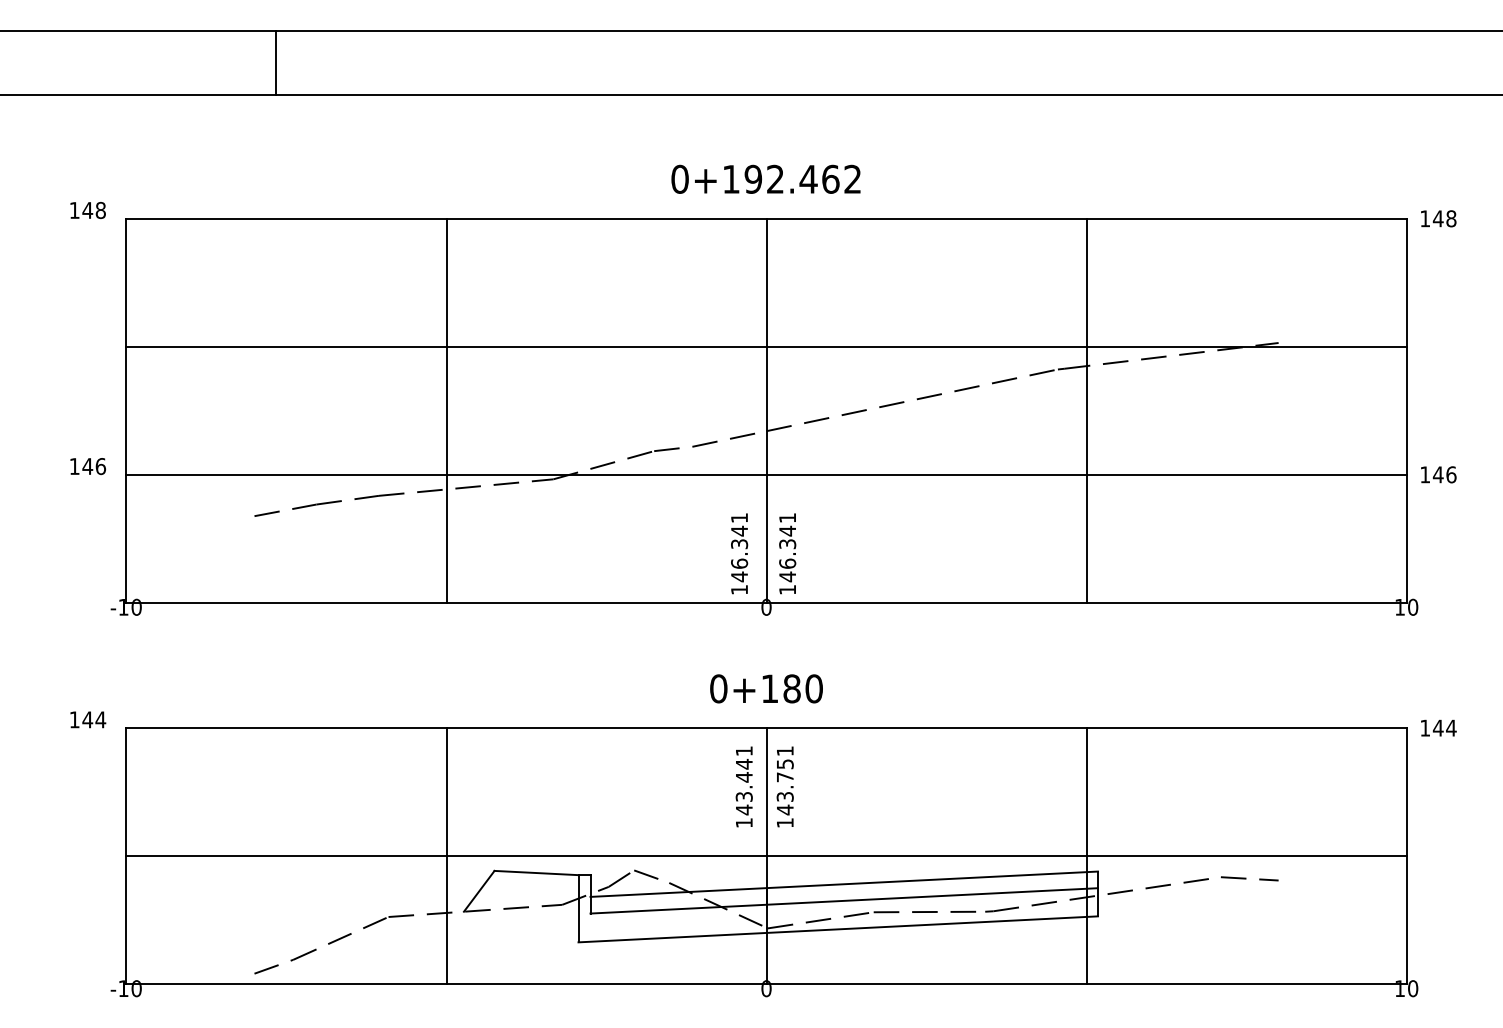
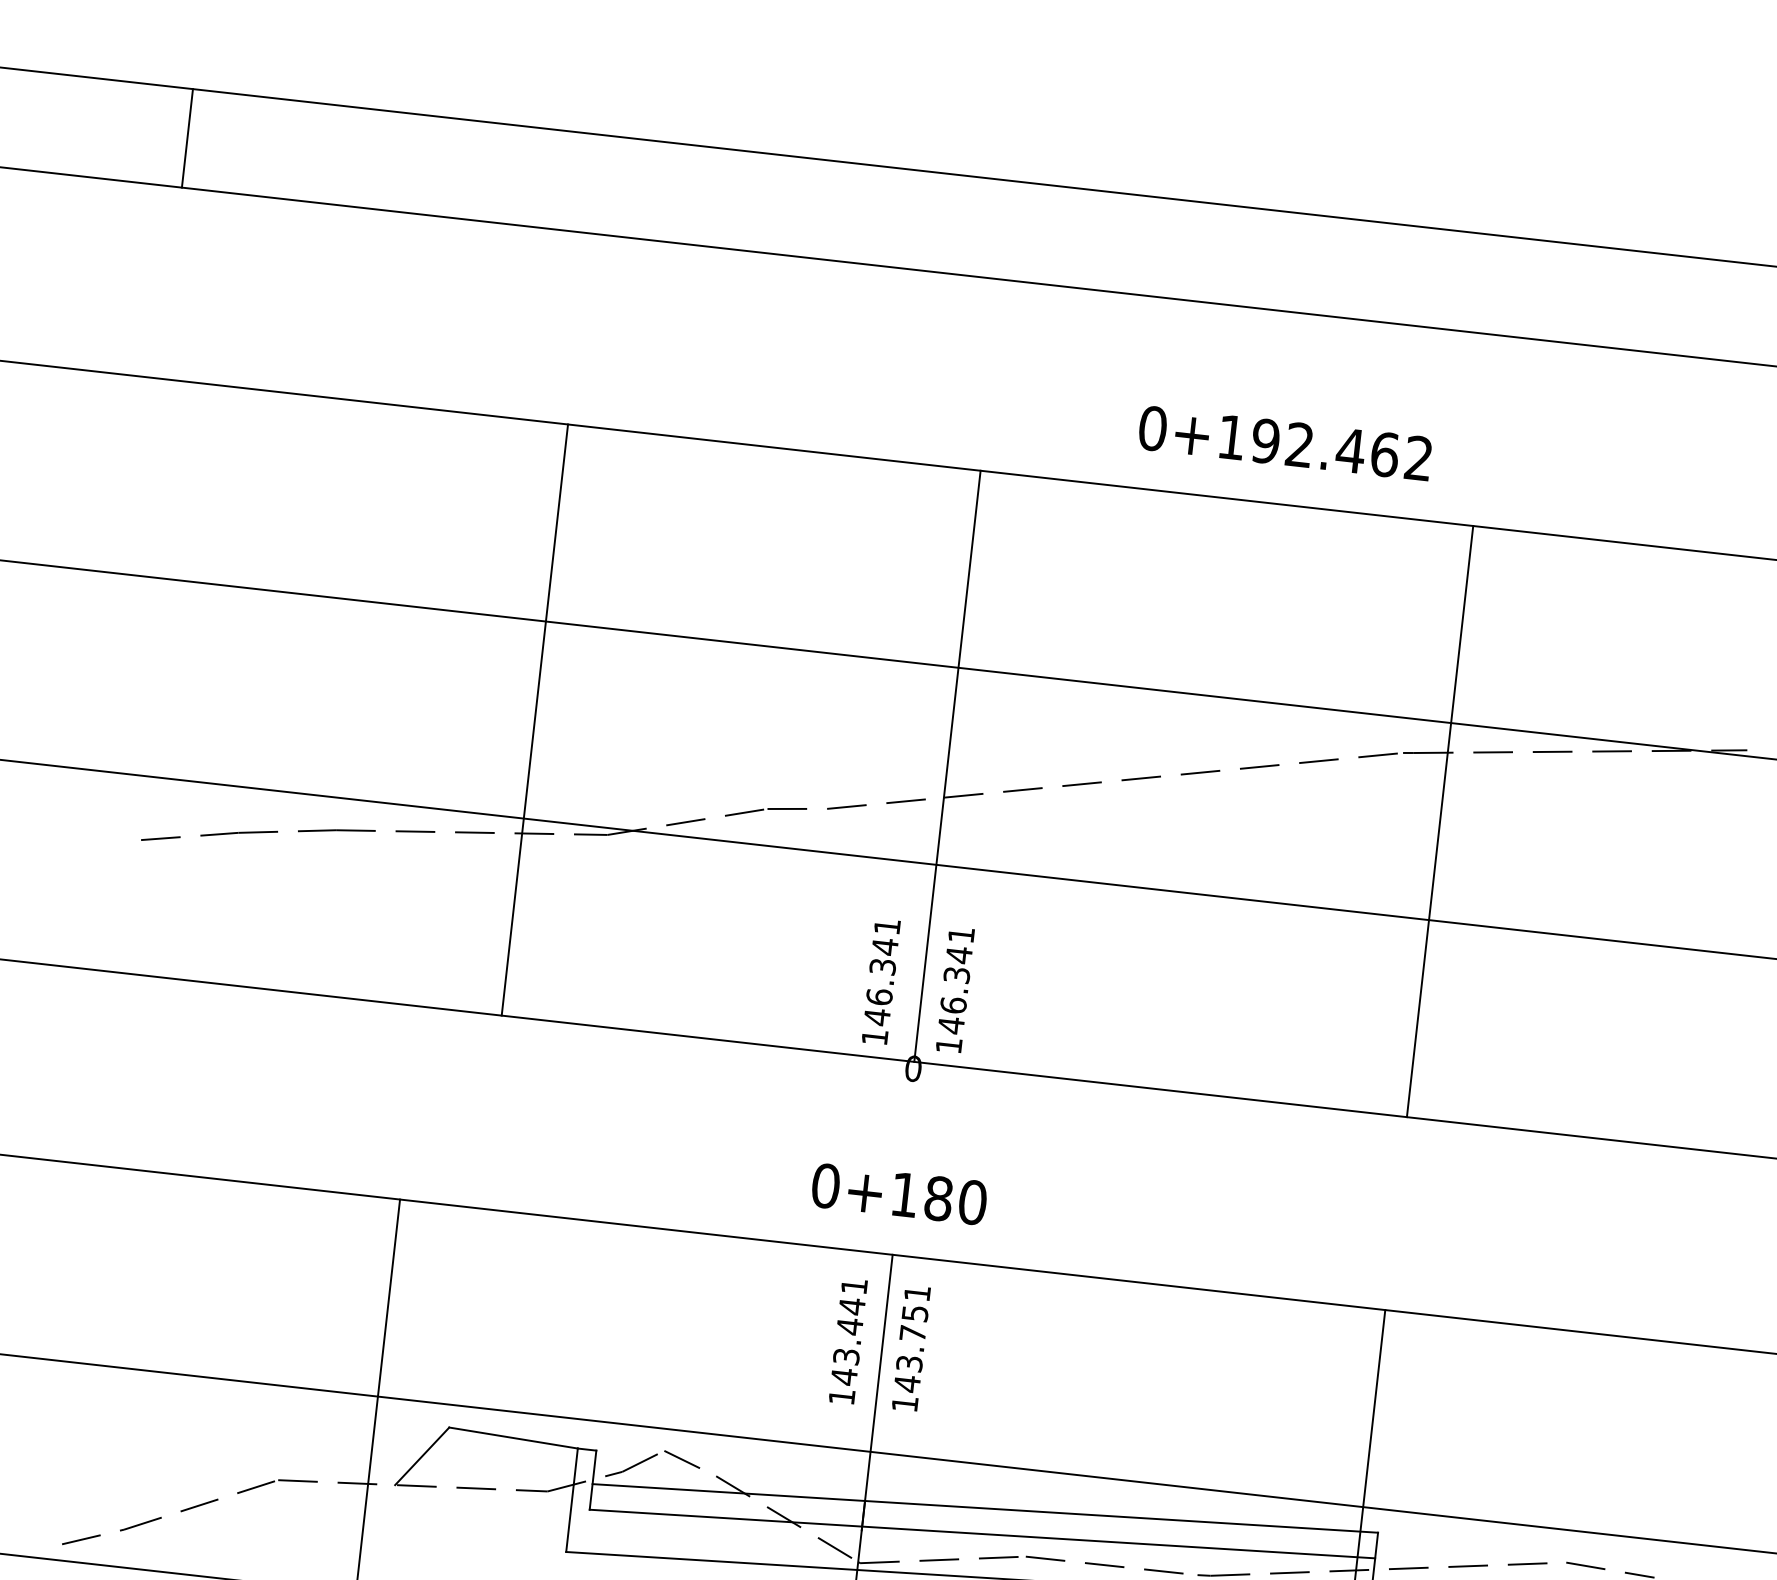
line: (275, 62) -> (187, 138), moved
text: (765, 178) -> (1284, 442), moved
line: (446, 410) -> (534, 719), moved

